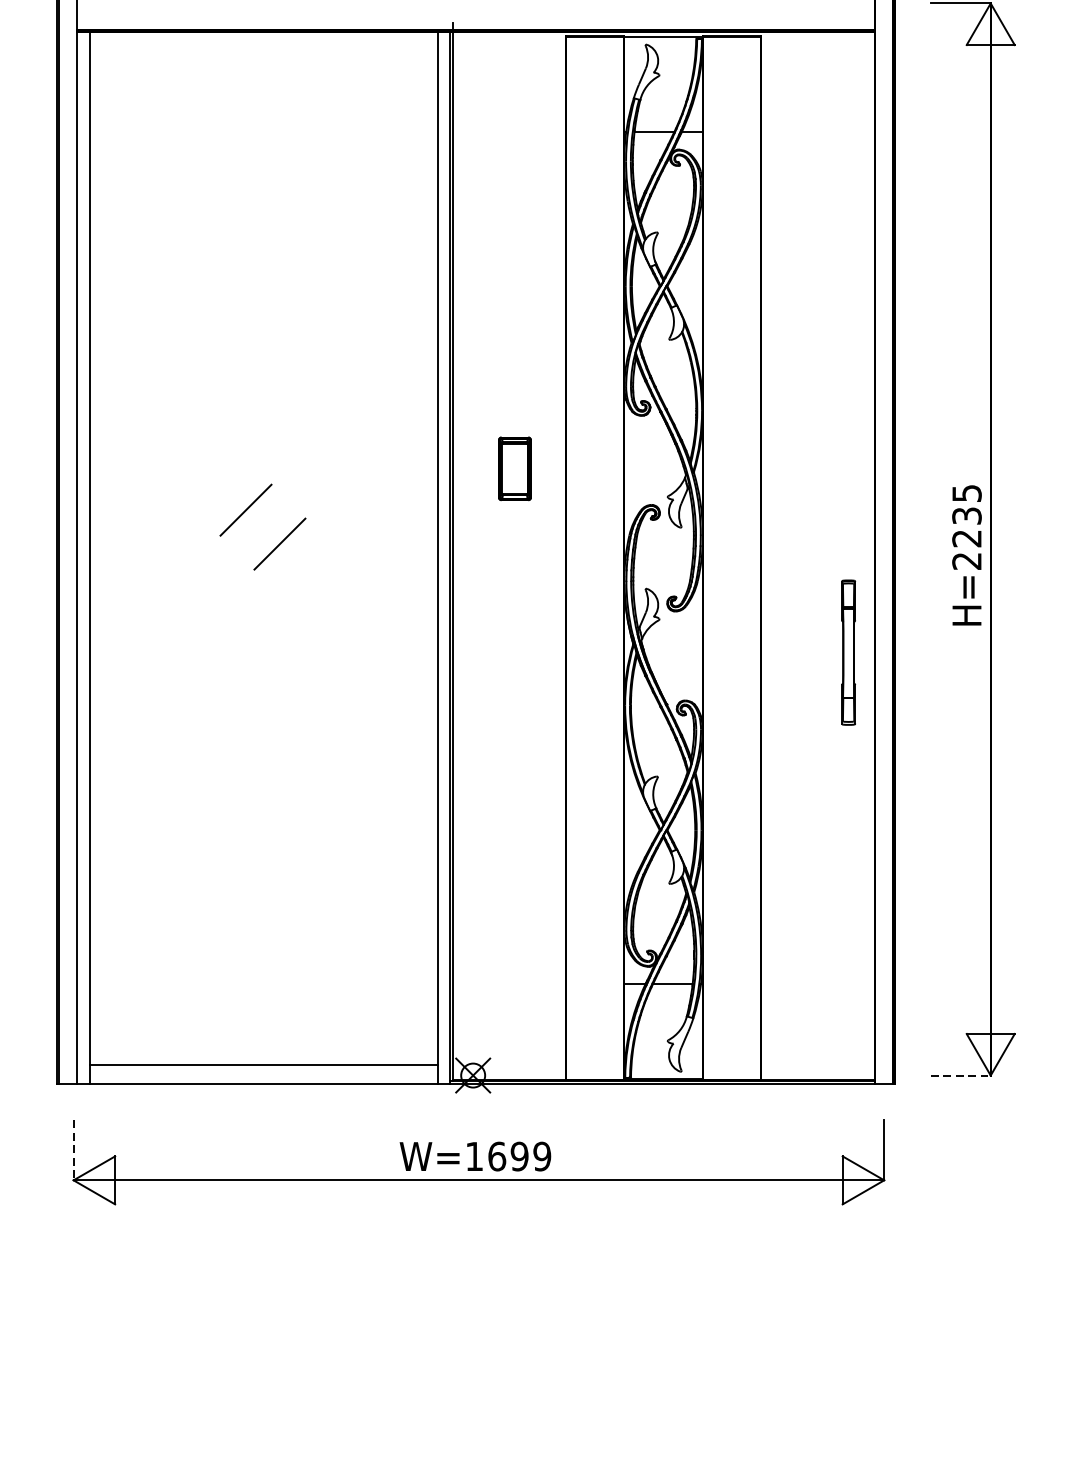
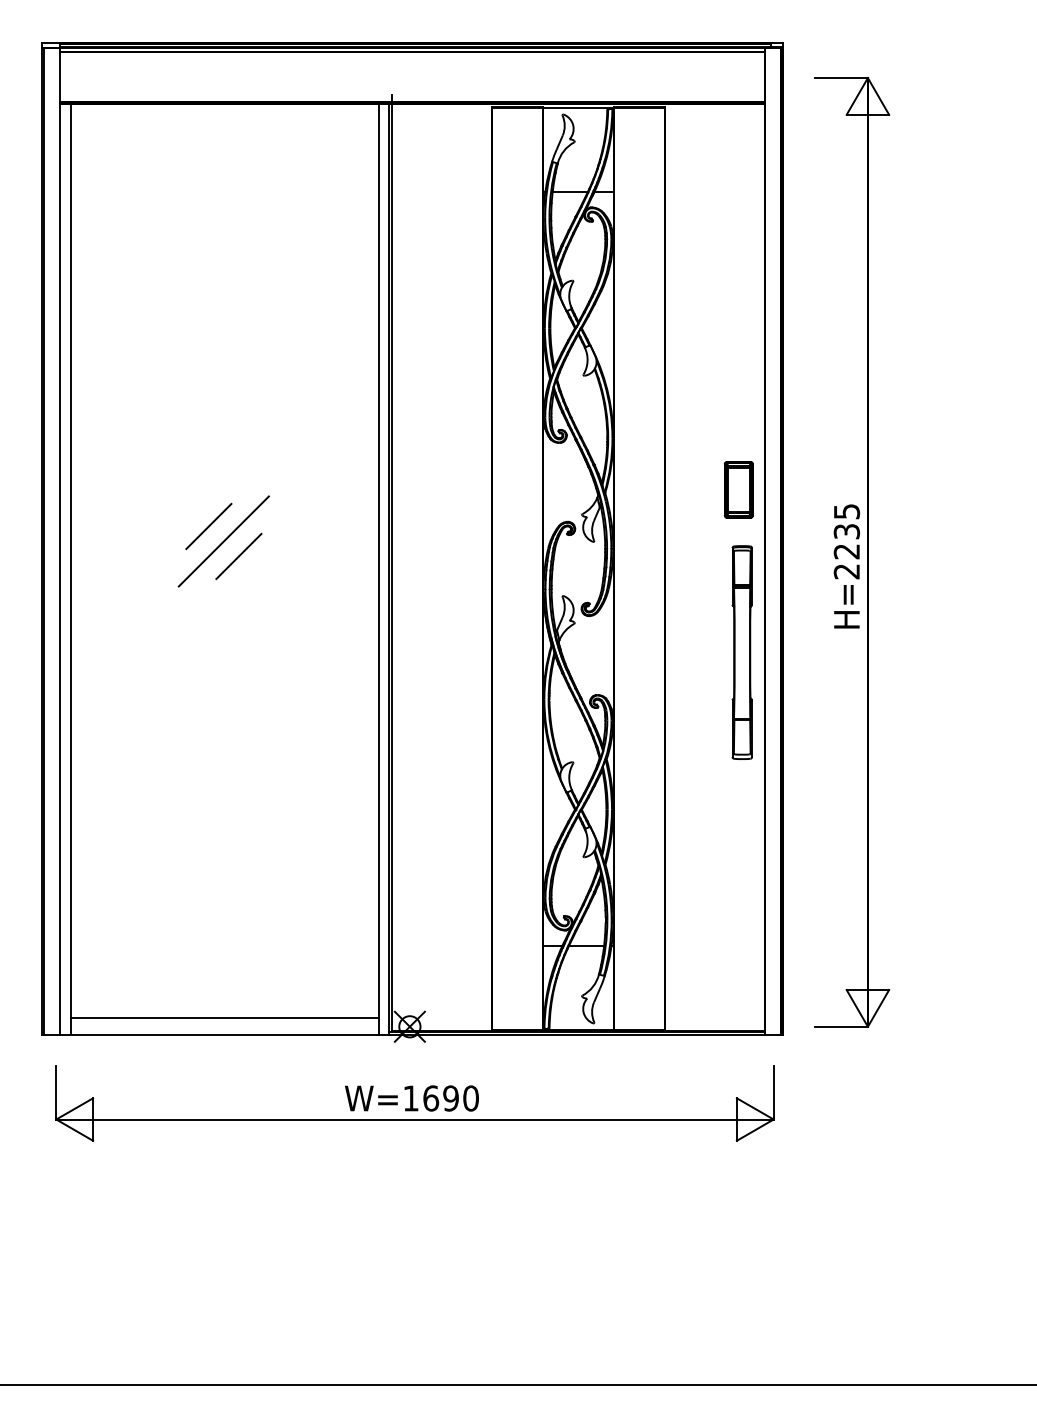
part: (514, 468) -> (738, 489), moved
line: (262, 527) -> (223, 541), added
part: (847, 652) -> (741, 652), size x1.67
line: (960, 1075) -> (841, 1026), dashed -> solid
line: (73, 1149) -> (56, 1092), dashed -> solid
text: (541, 1156) -> (470, 1098), W=1699 -> W=1690

